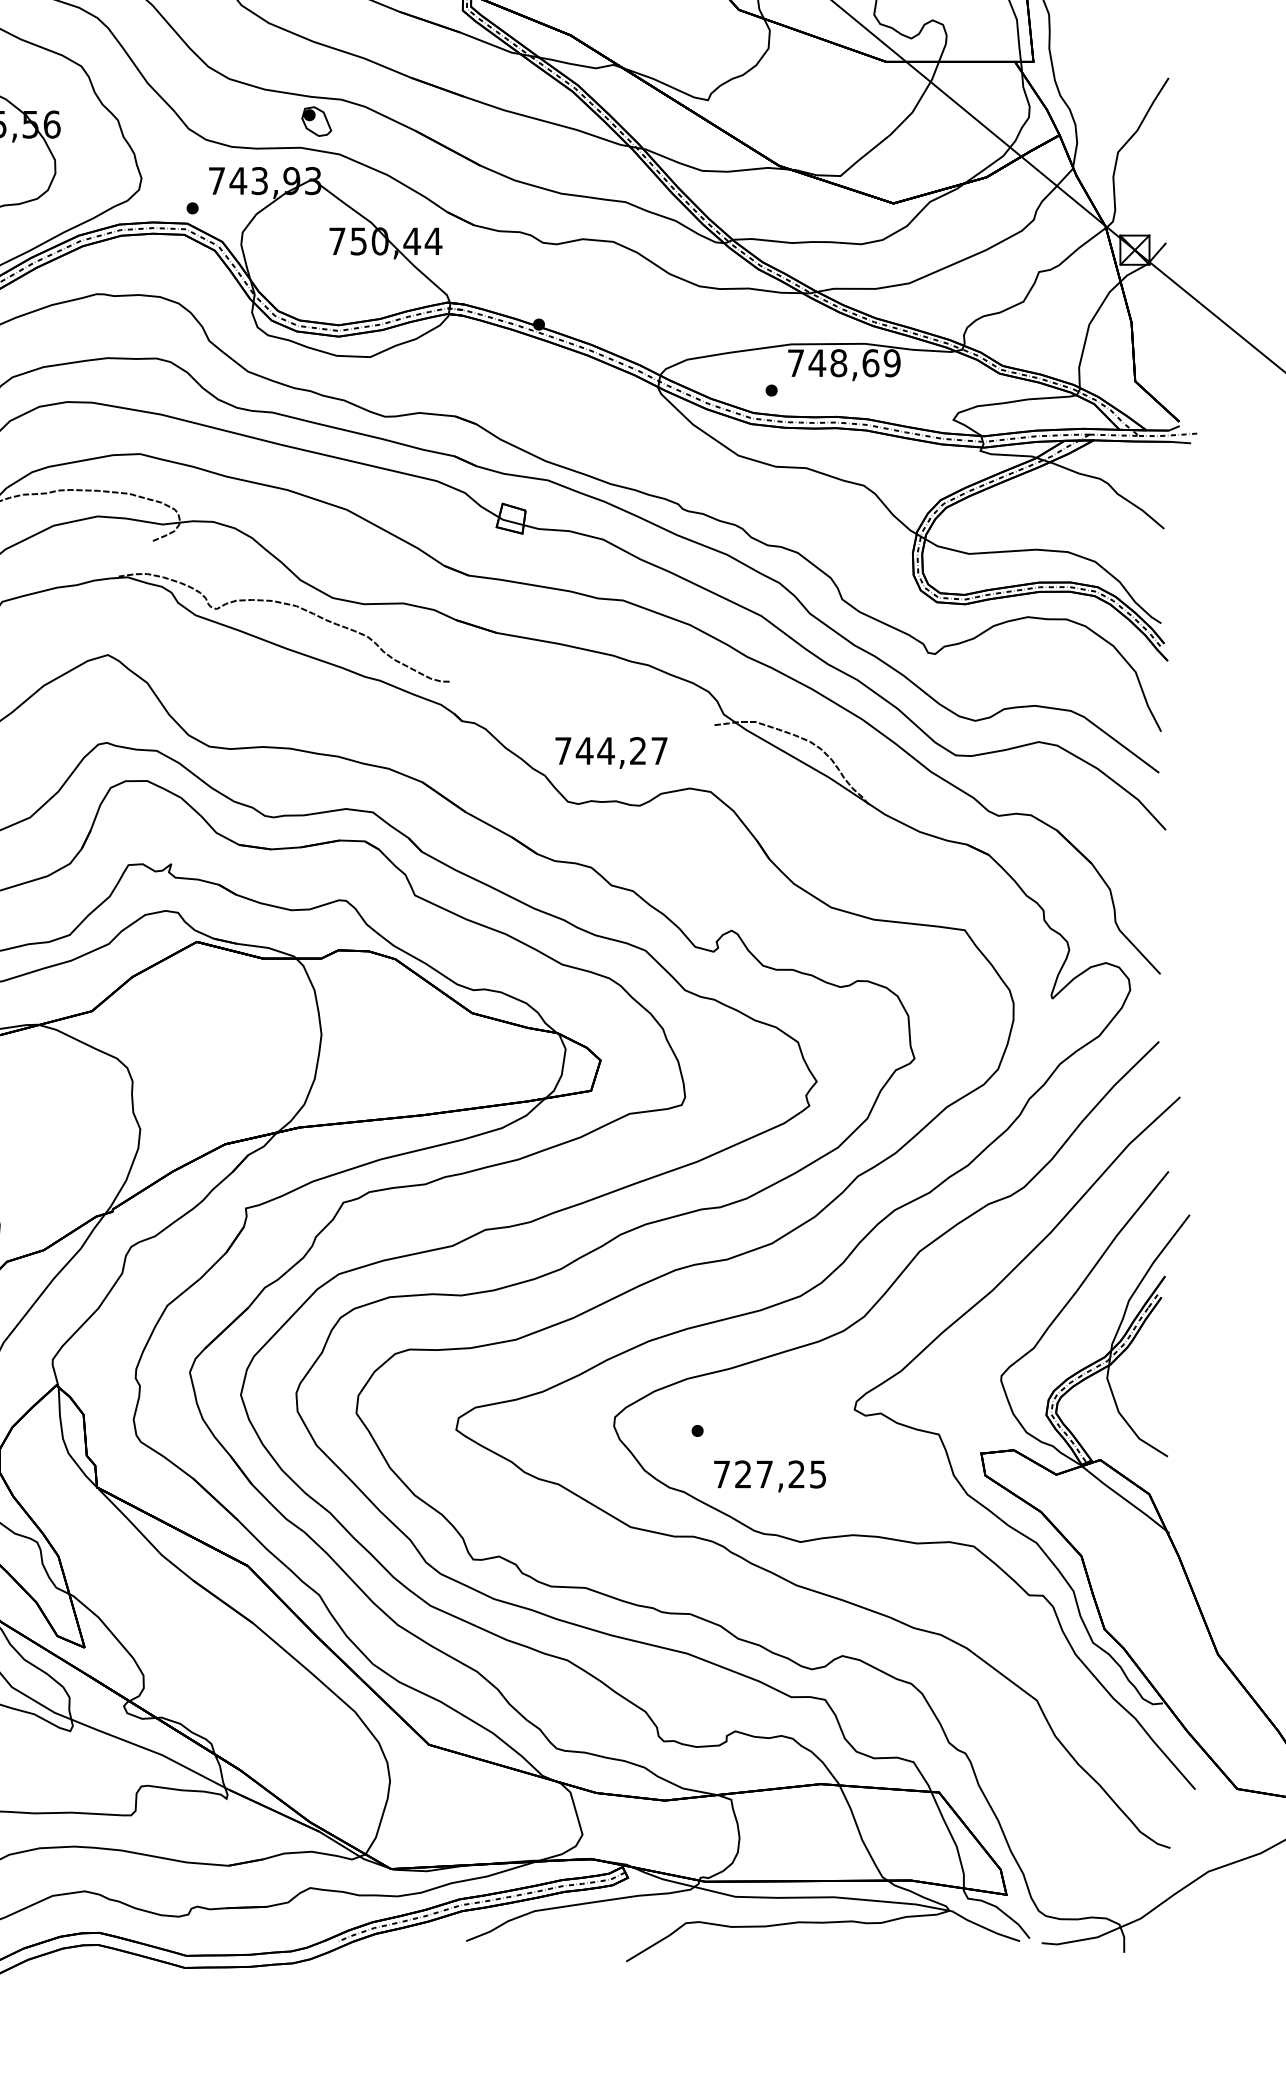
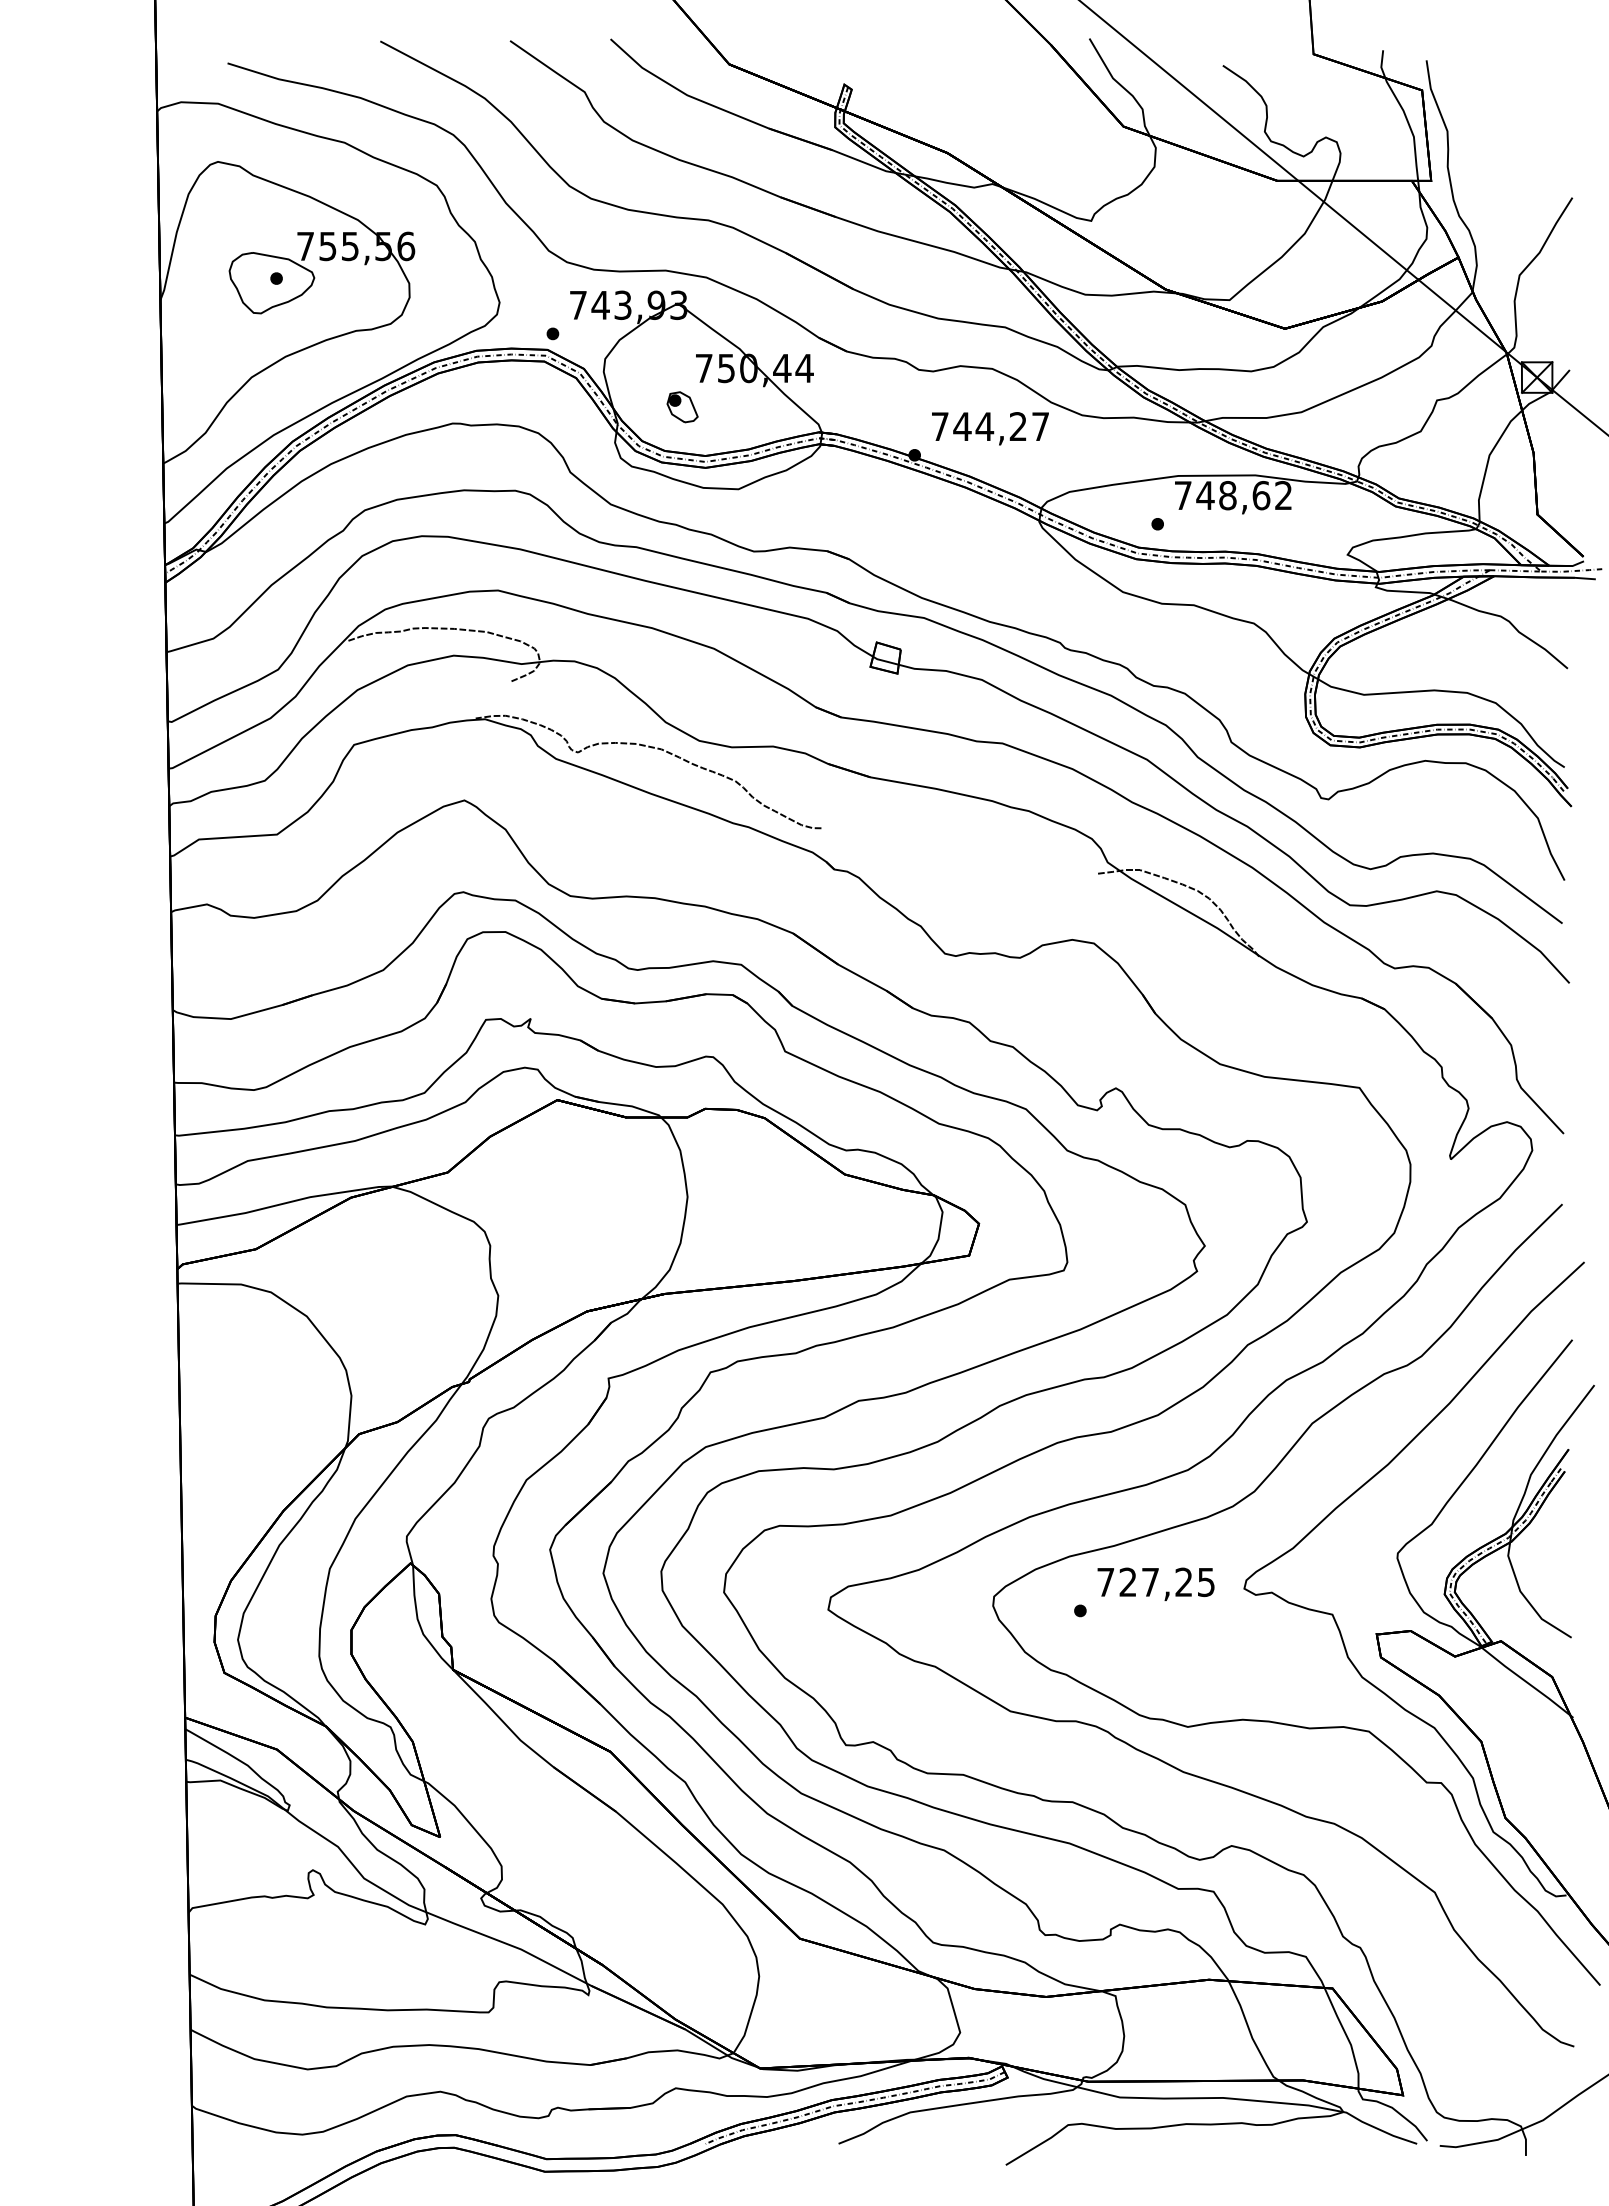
part: (316, 121) -> (682, 407), moved
text: (892, 363) -> (1283, 495), 748,69 -> 748,62
text: (611, 752) -> (990, 428), moved
text: (769, 1475) -> (1155, 1583), moved

